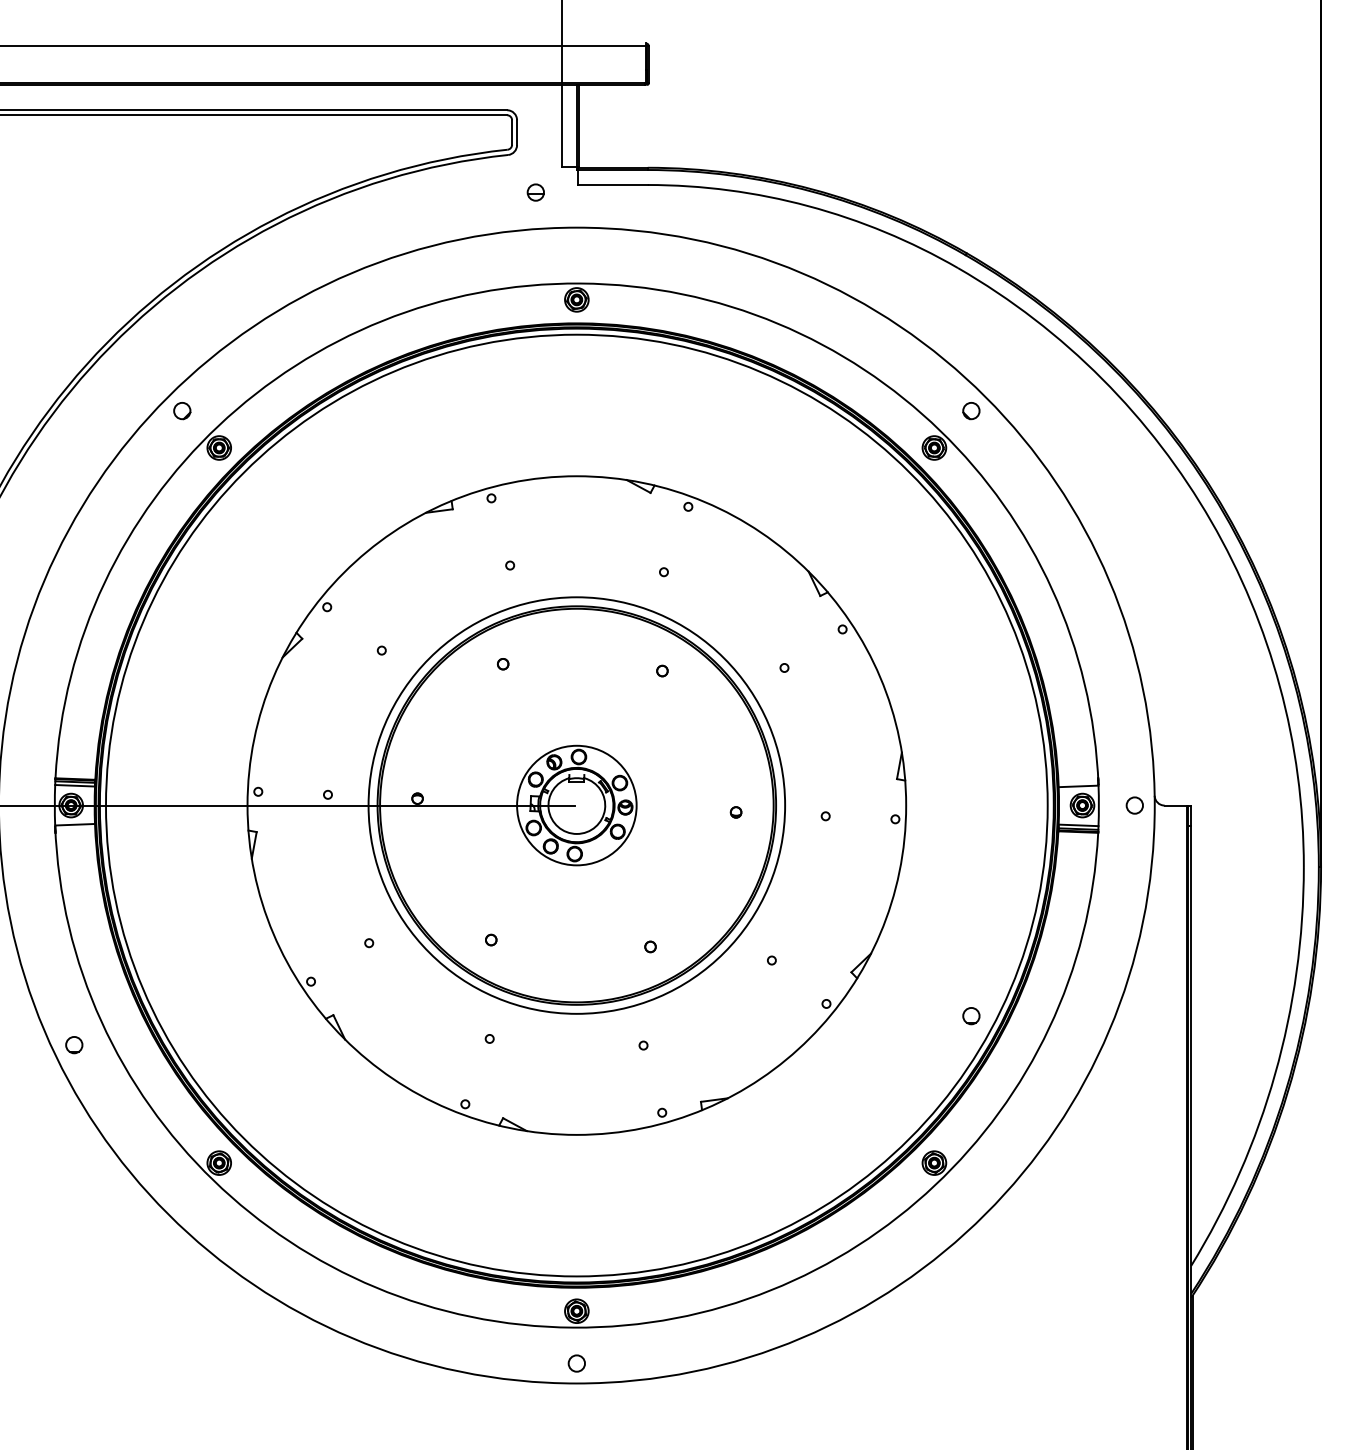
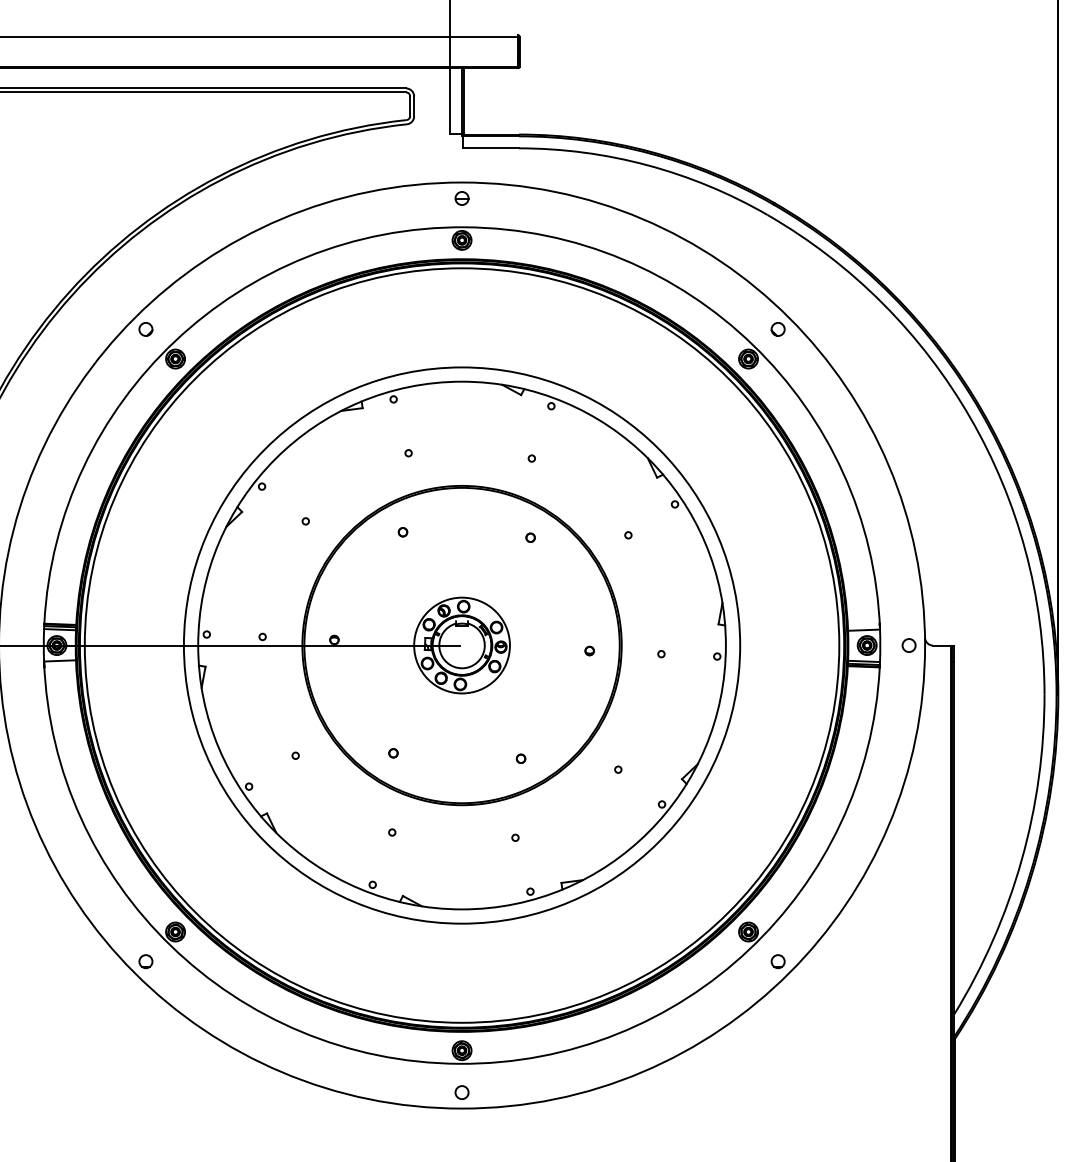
part: (535, 192) -> (461, 198), moved
circle: (576, 805) -> (461, 645), size x1.67
circle: (971, 1016) -> (778, 961), moved
circle: (74, 1045) -> (146, 961), moved

